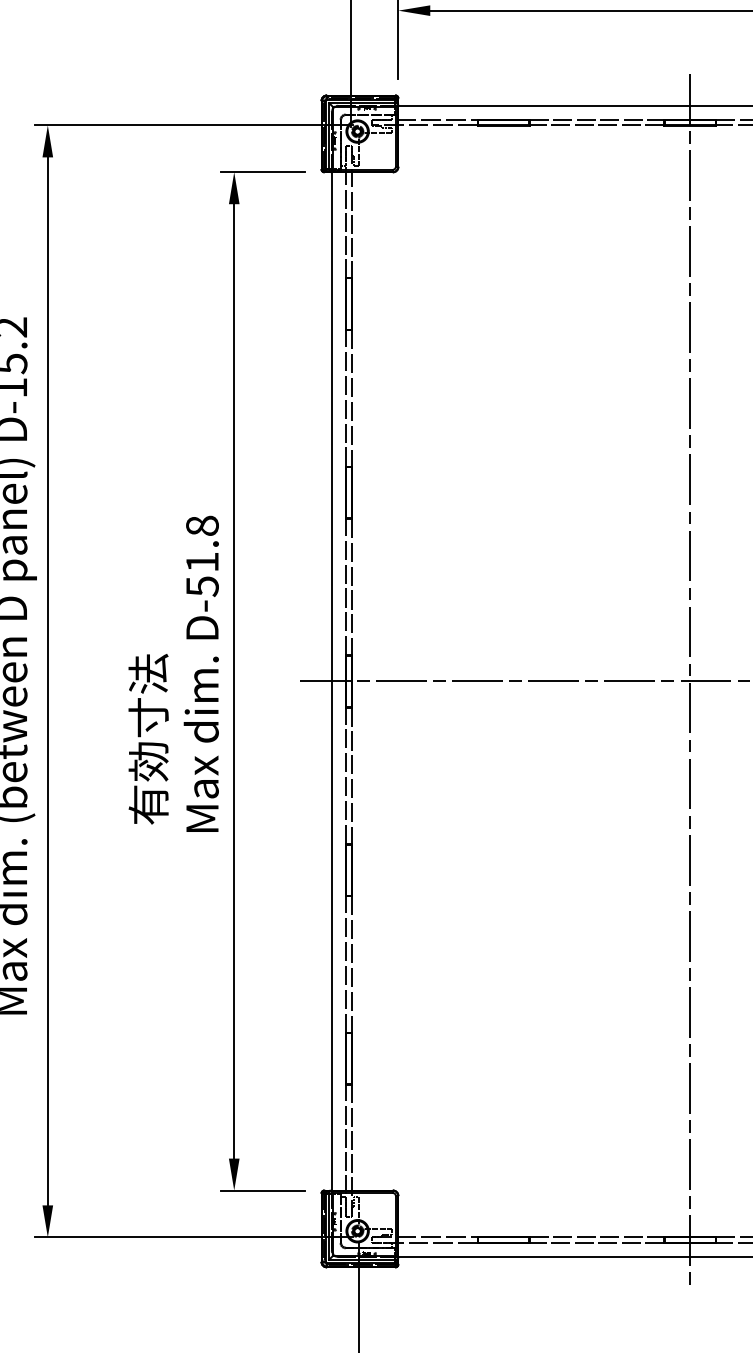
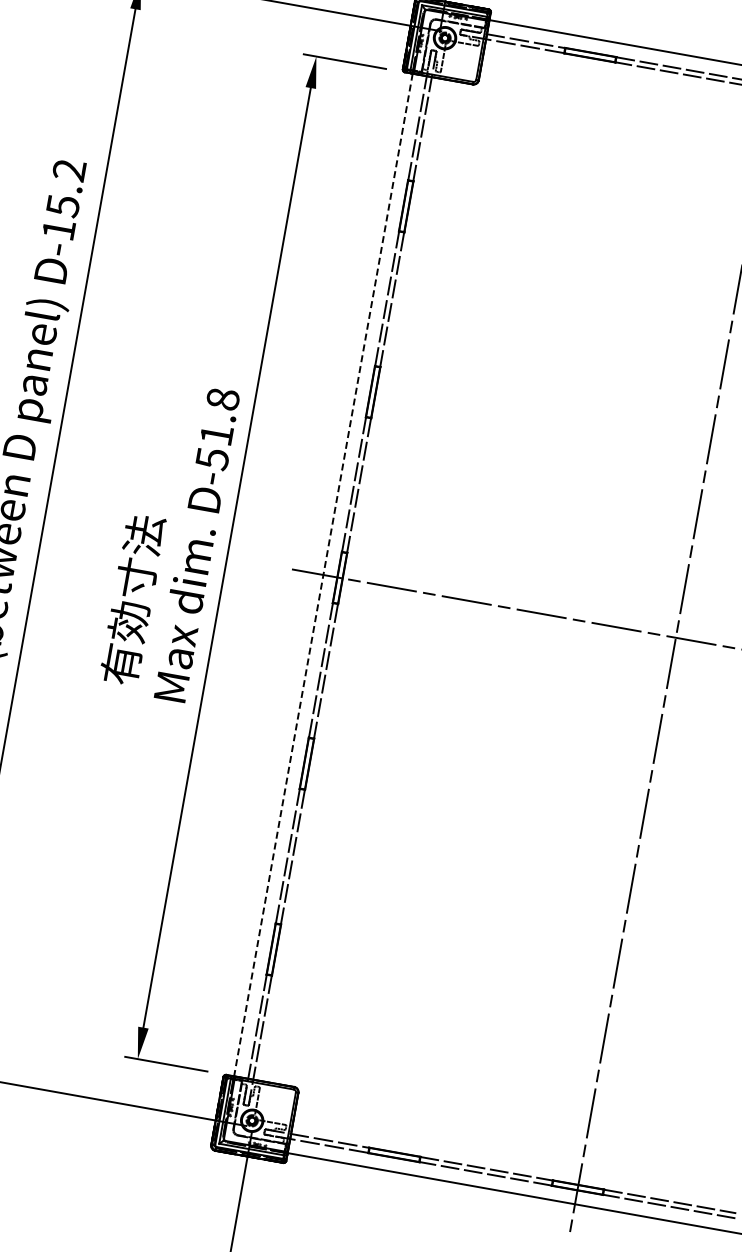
line: (332, 681) -> (323, 575), solid -> dashed

